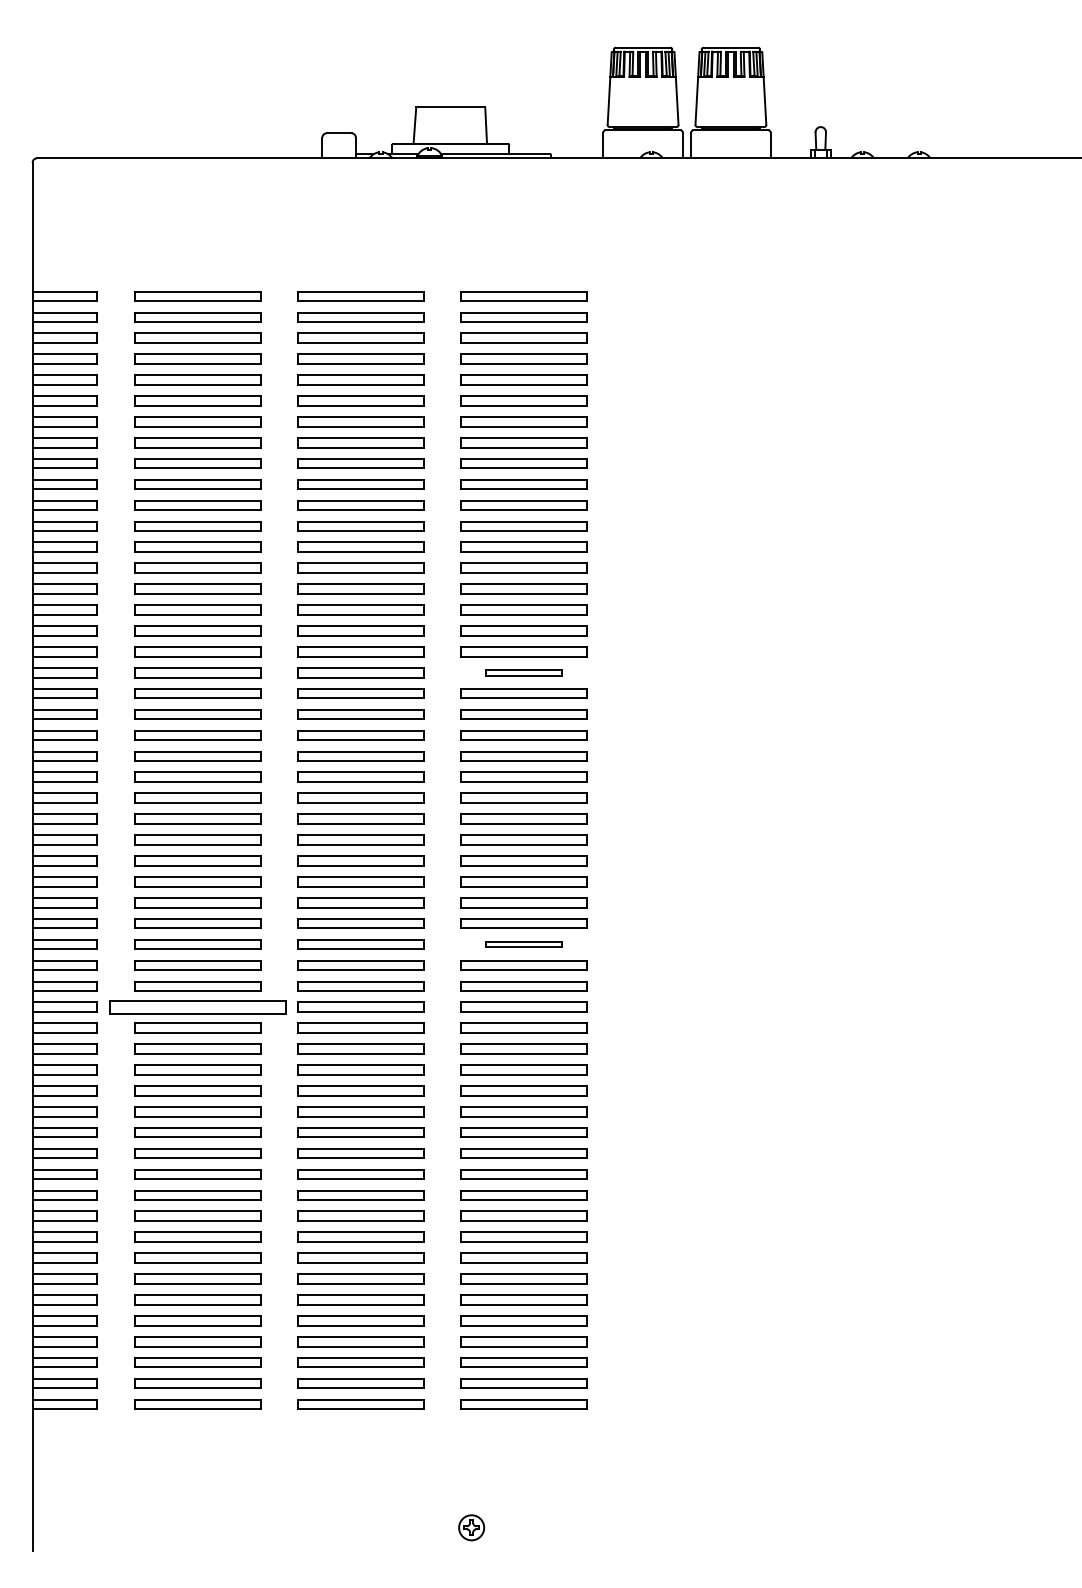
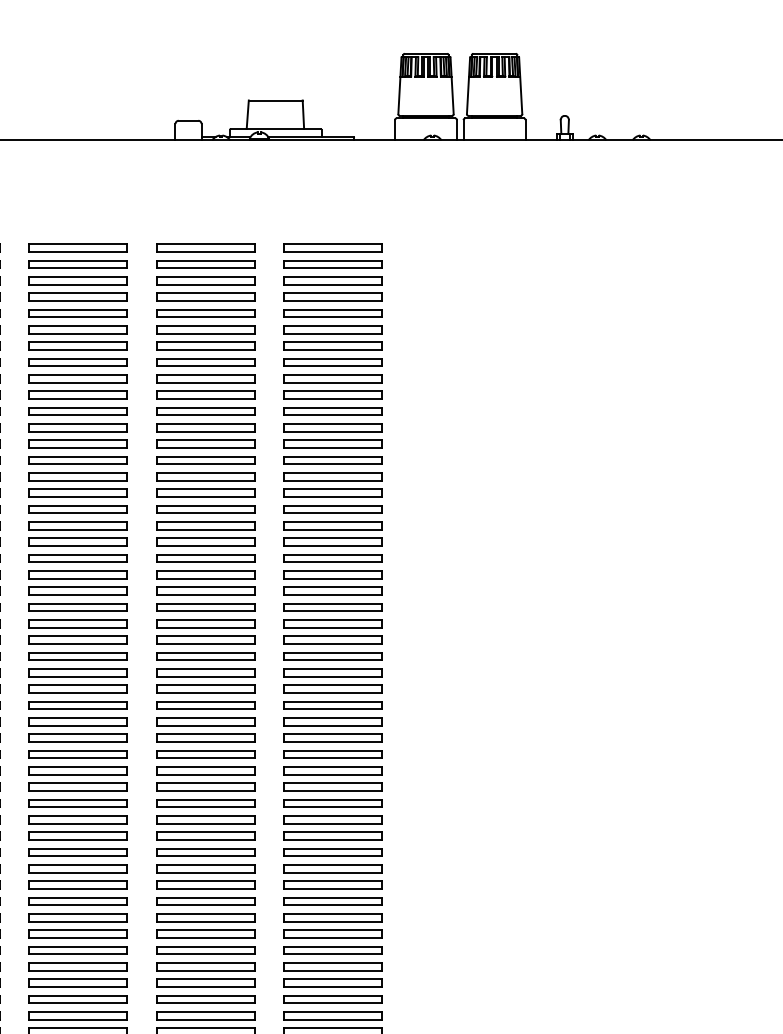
part: (523, 672) -> (332, 541), size x1.67
part: (523, 944) -> (332, 754), size x1.67
part: (197, 1006) -> (77, 802), size x0.71

